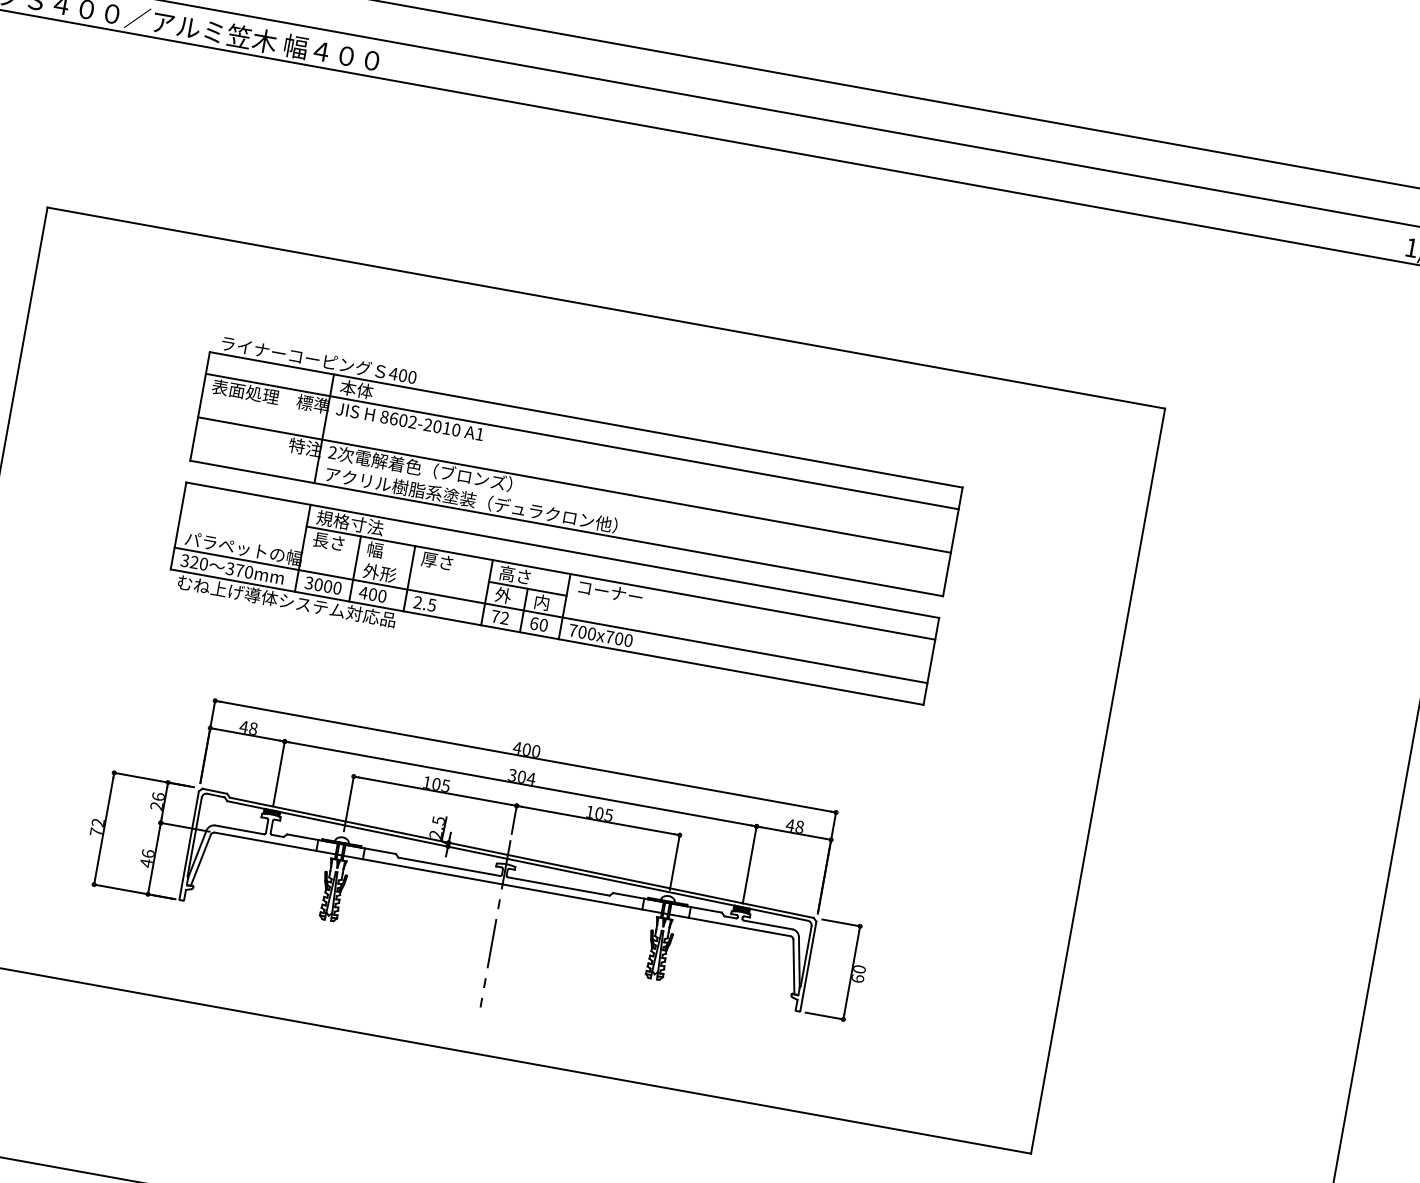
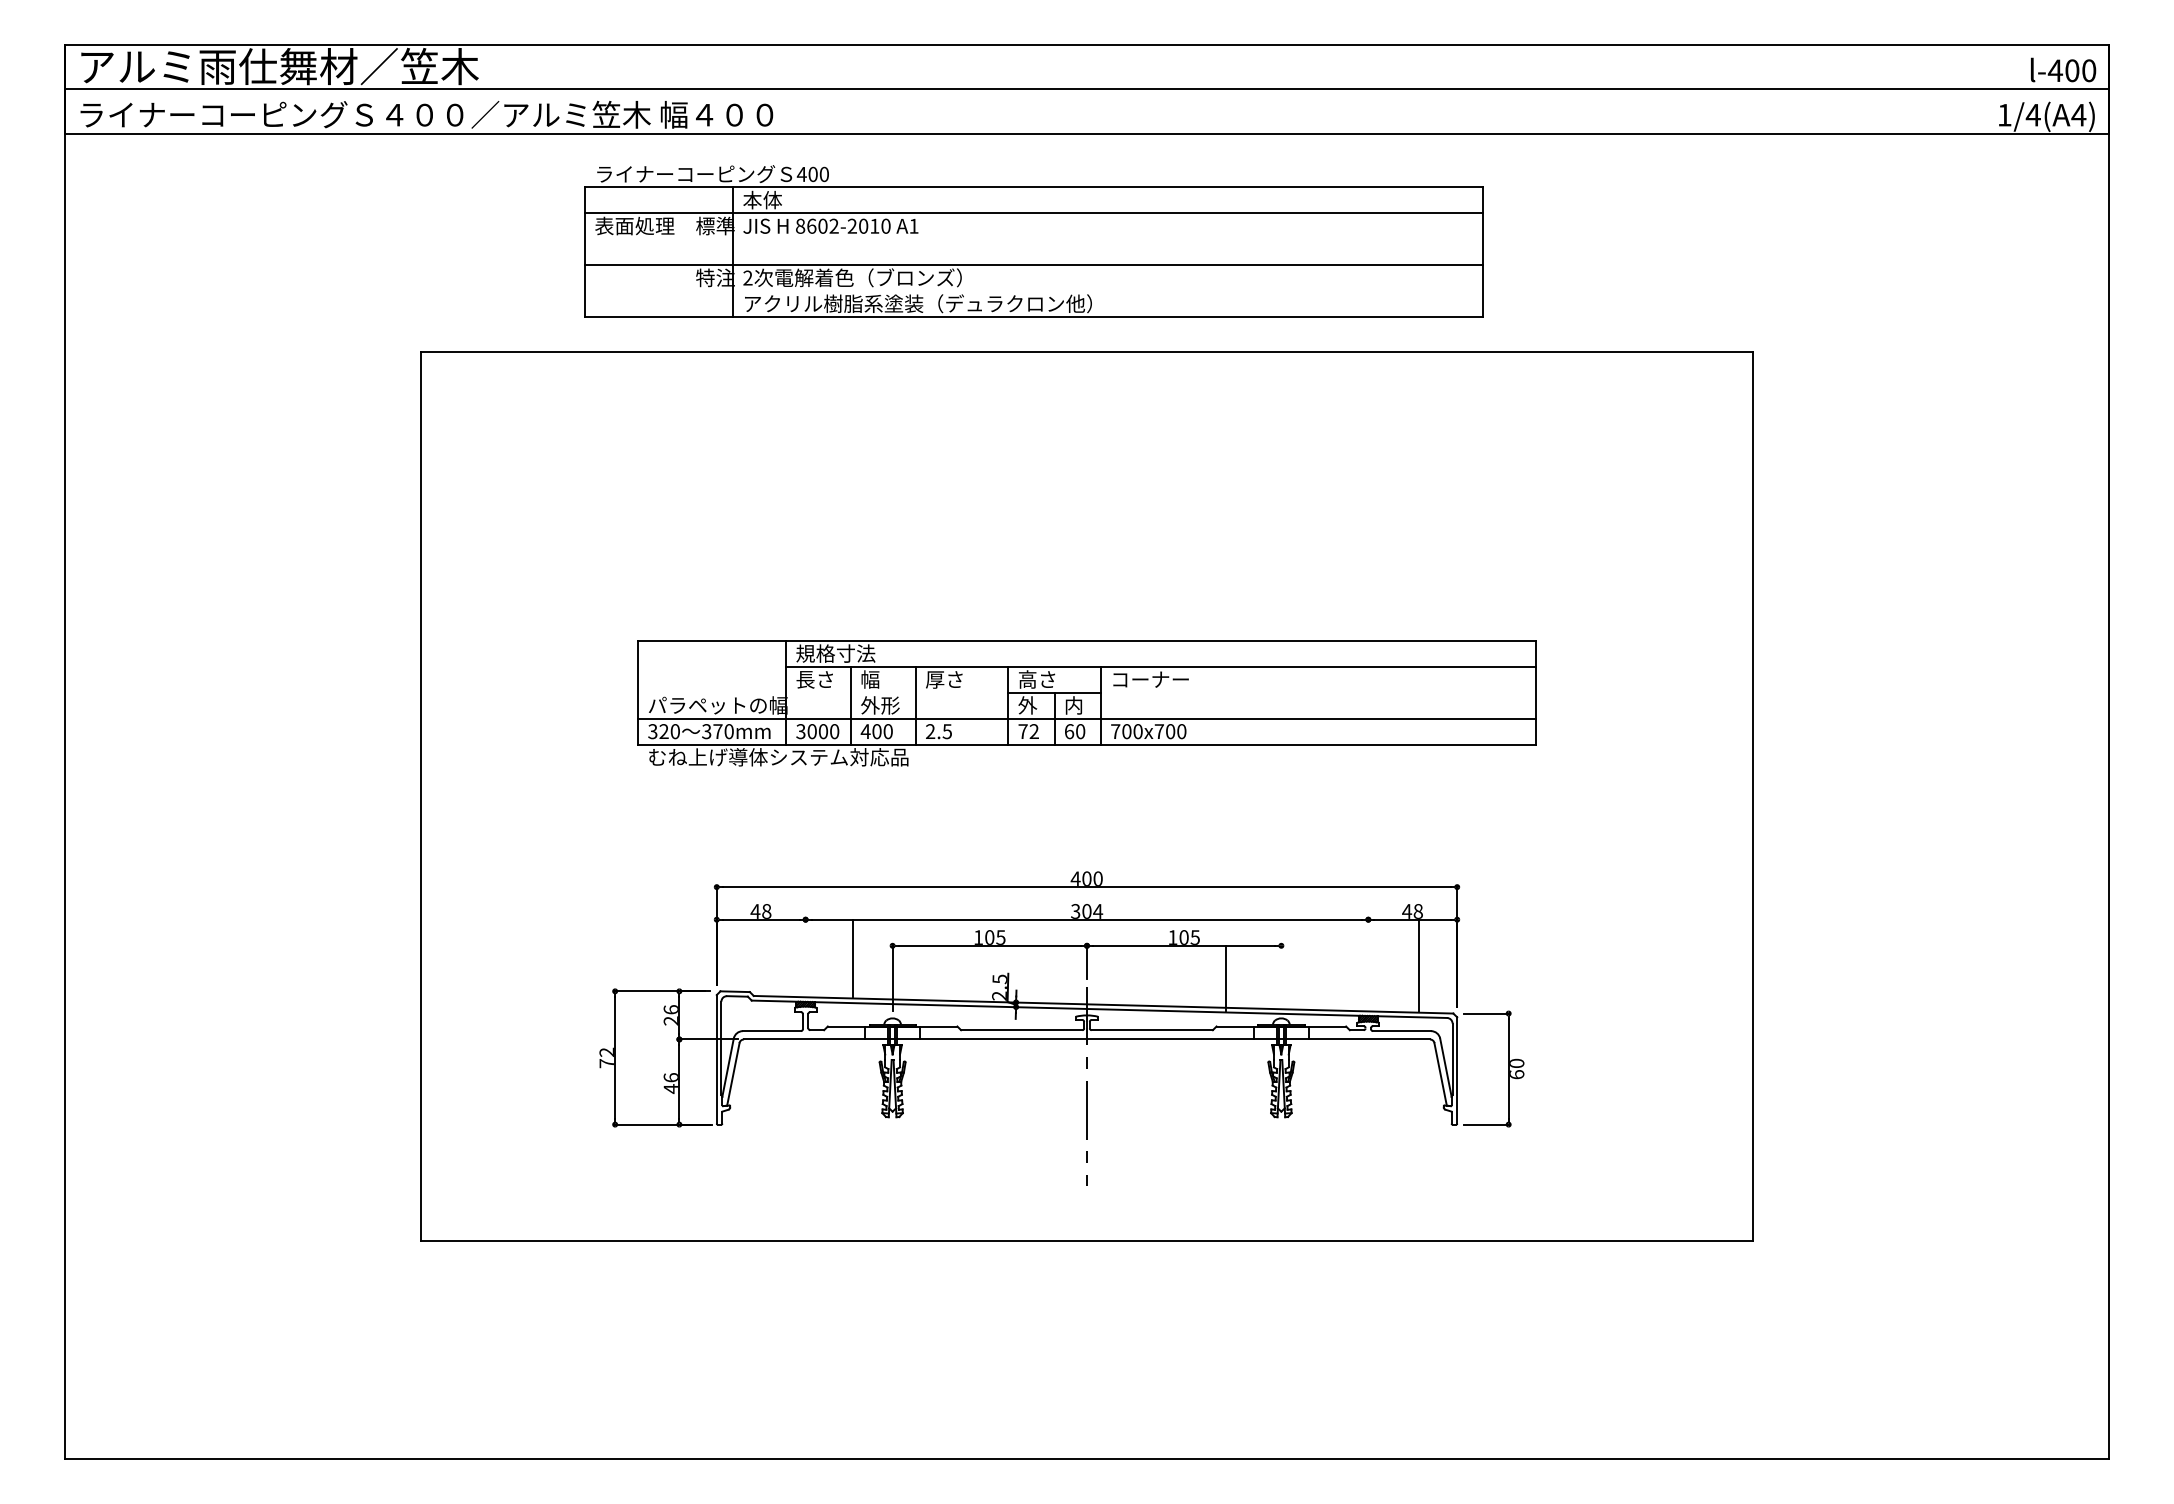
part: (577, 465) -> (1033, 241), moved
line: (278, 773) -> (852, 957), moved
line: (675, 861) -> (1226, 977), moved
line: (749, 864) -> (1419, 965), moved

